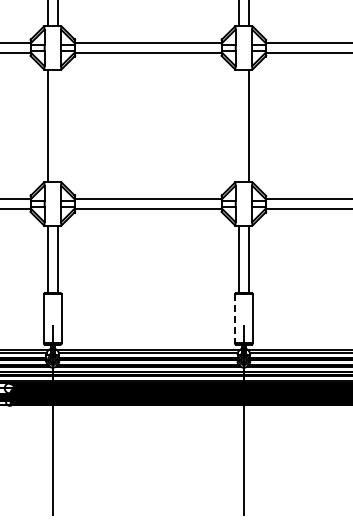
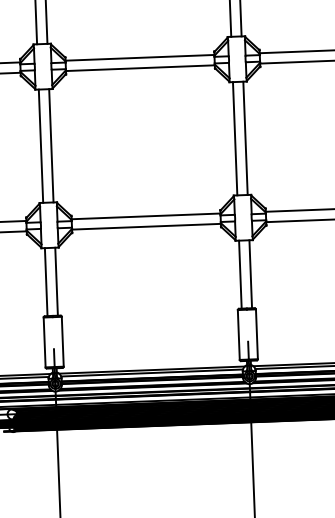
line: (57, 125) -> (50, 145), added
line: (238, 125) -> (234, 138), added
line: (234, 318) -> (238, 334), dashed -> solid

